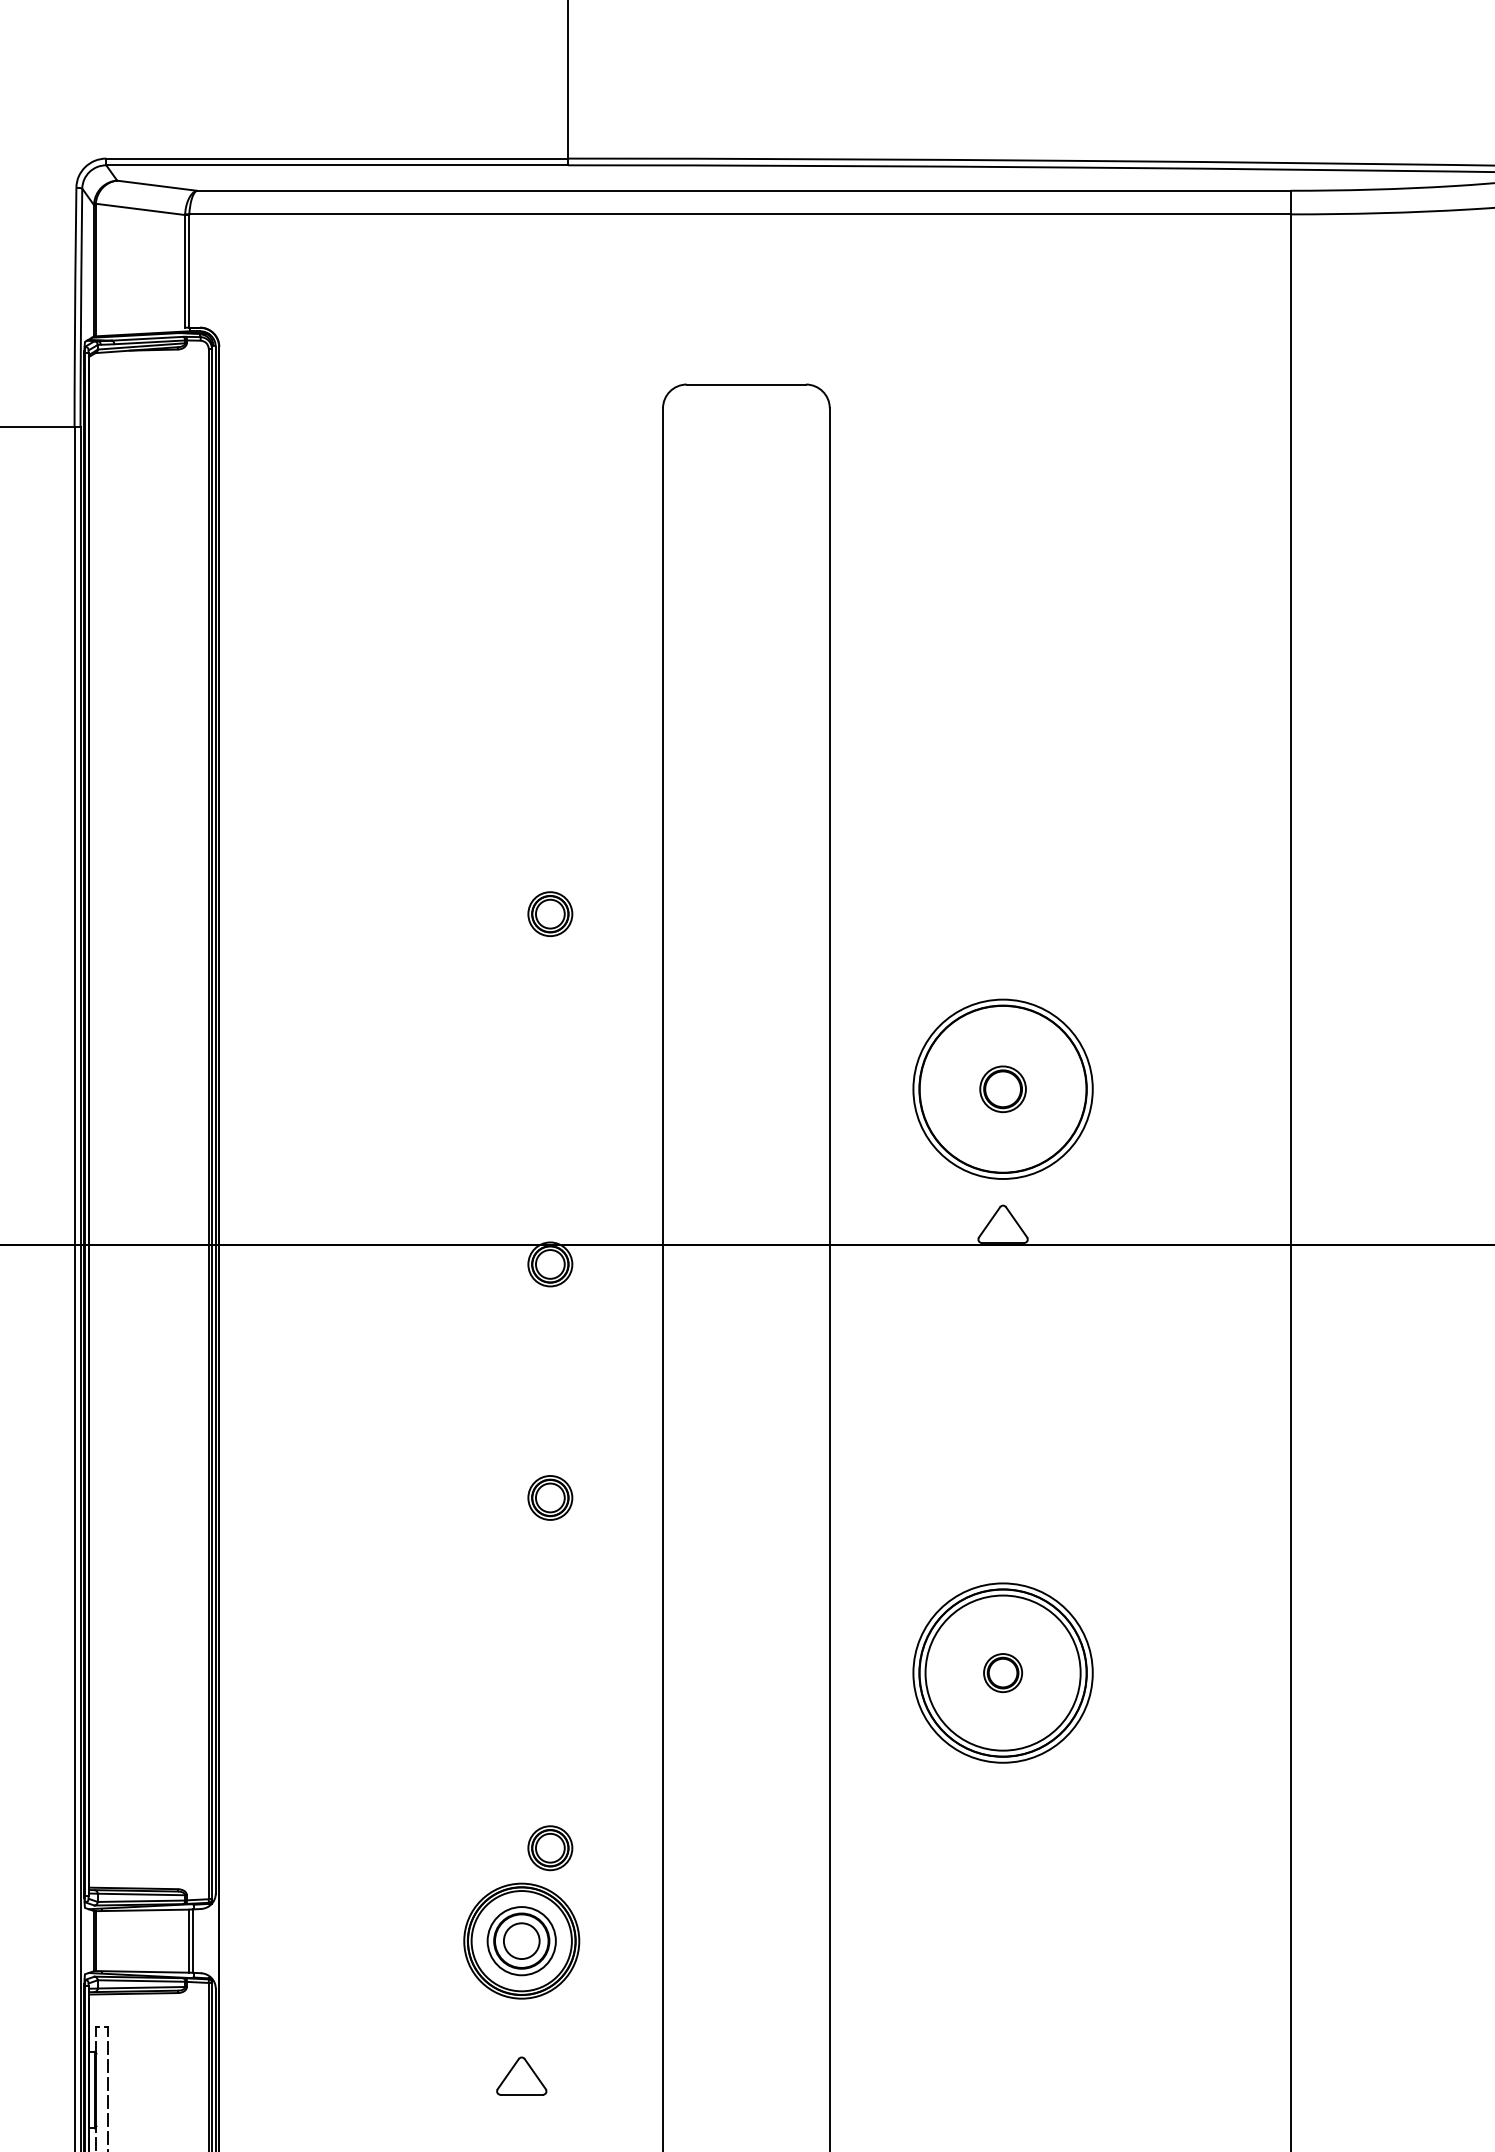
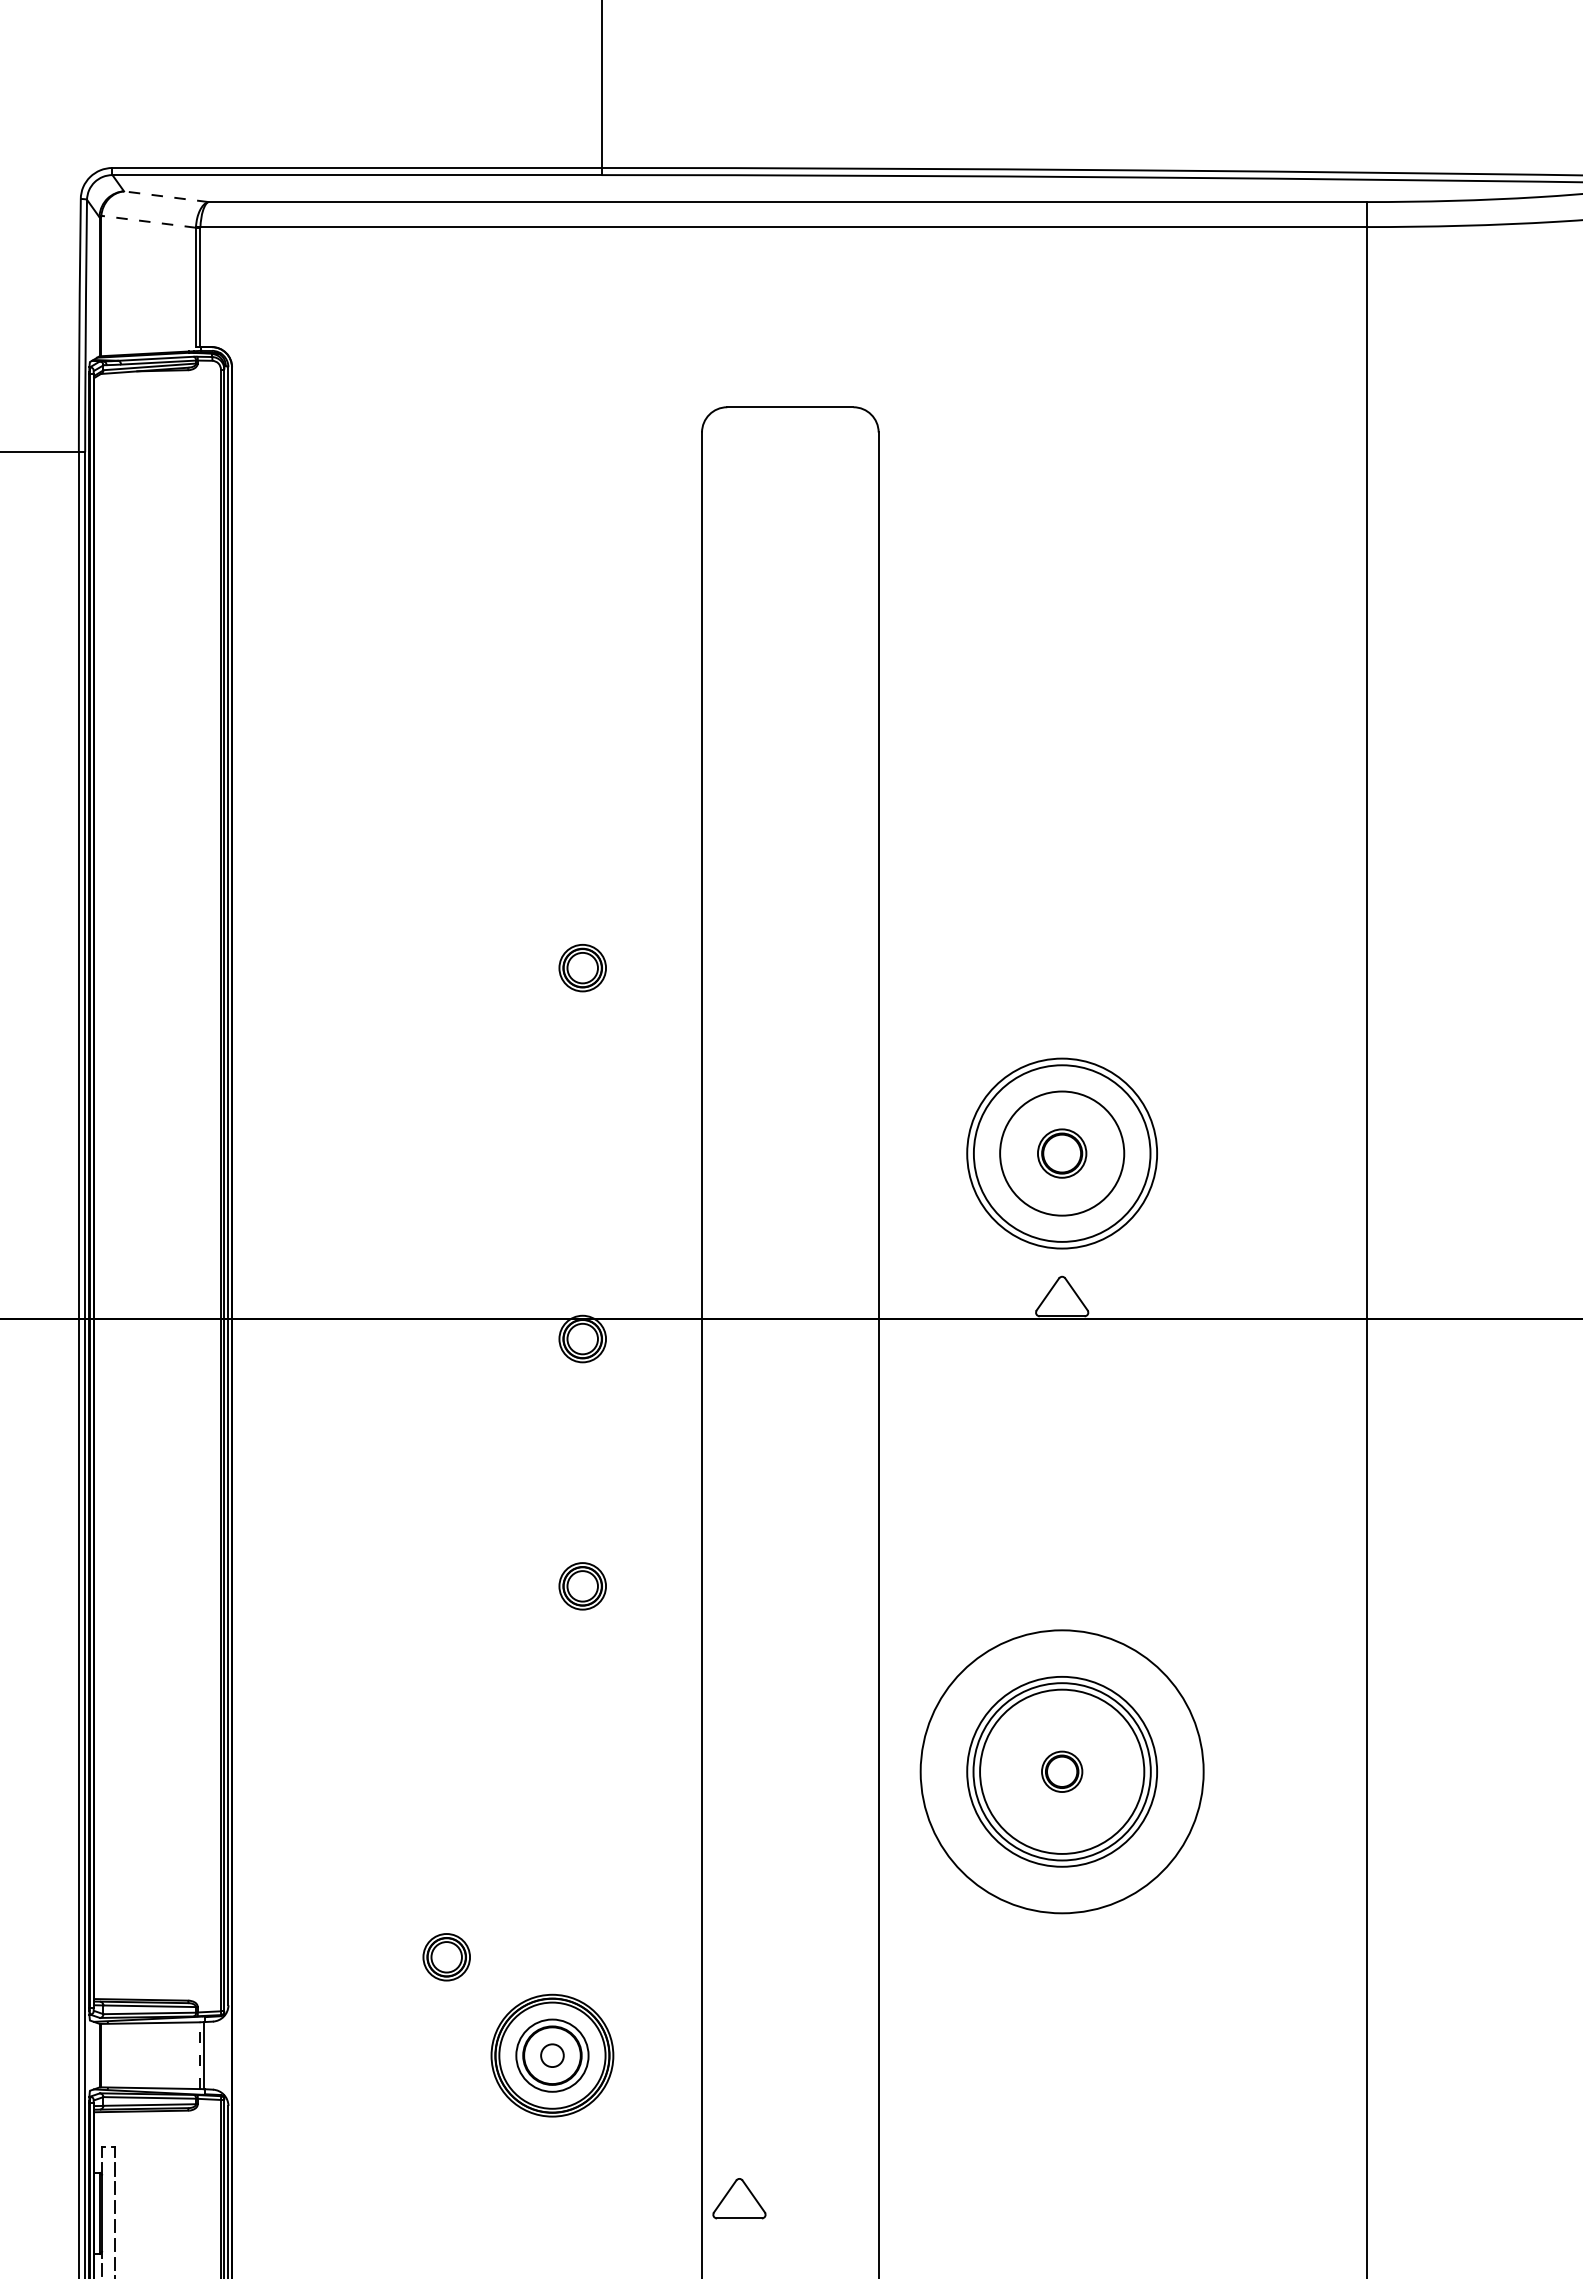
line: (157, 185) -> (166, 196), solid -> dashed
line: (140, 209) -> (148, 221), solid -> dashed
circle: (1002, 1089) -> (1061, 1153), size x0.7
circle: (1002, 1672) -> (1061, 1771), size x1.6
part: (550, 1848) -> (446, 1957), moved
line: (188, 1940) -> (199, 2055), solid -> dashed
circle: (521, 1940) -> (552, 2055), size x0.6
part: (521, 2076) -> (739, 2198), moved

